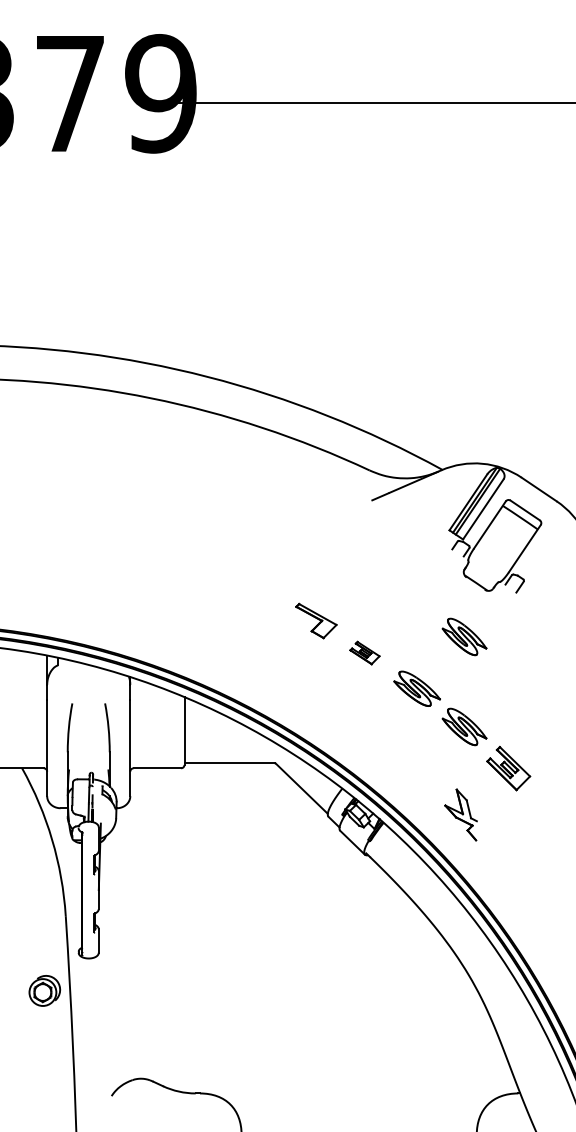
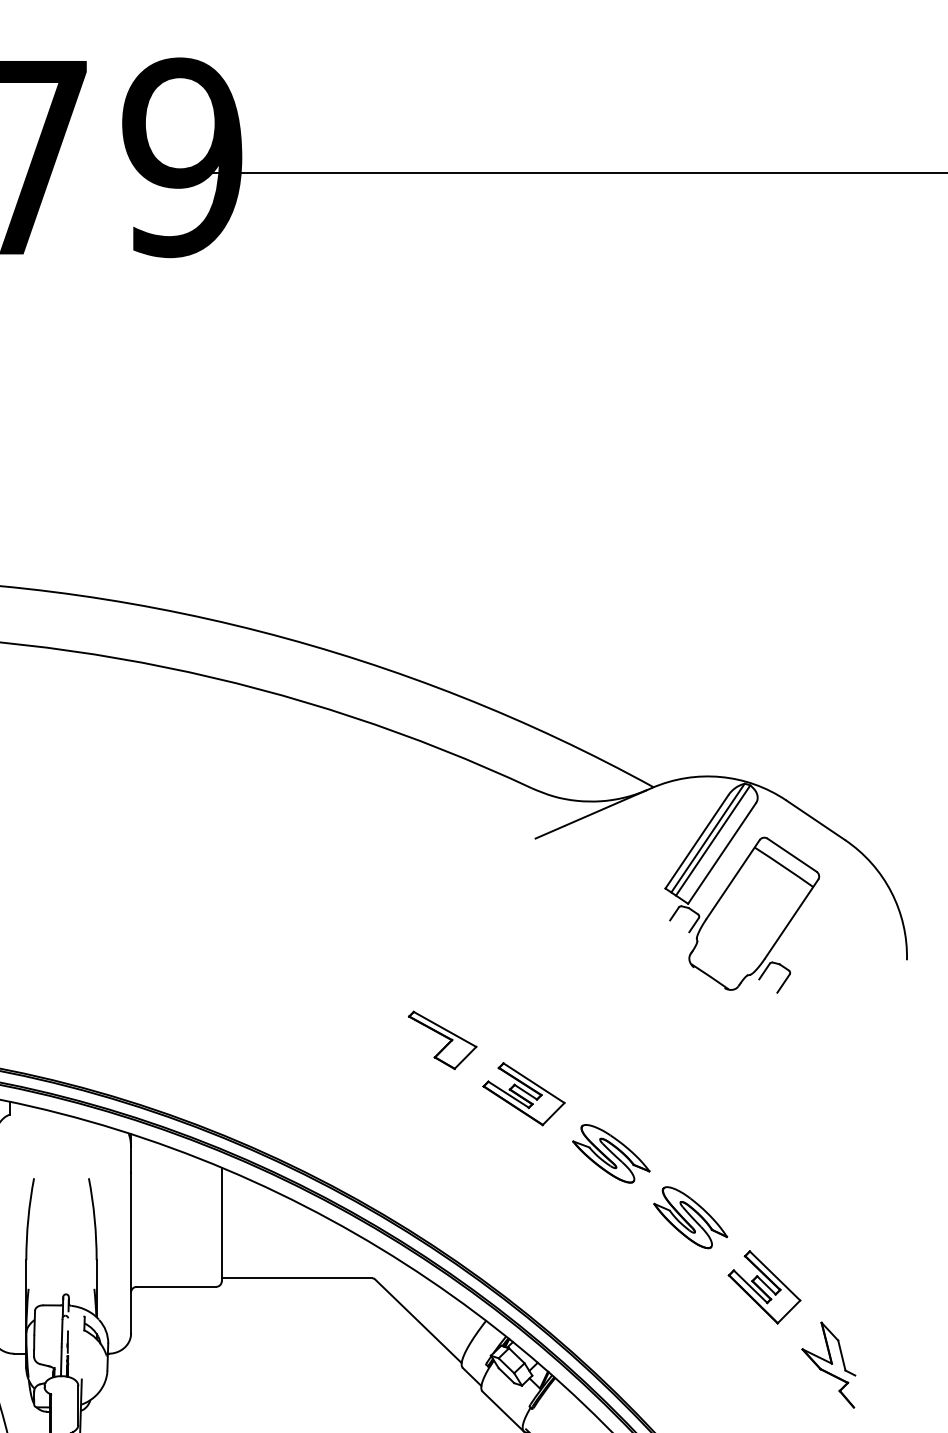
part: (464, 636) -> (690, 1066), removed
part: (364, 652) -> (523, 1093), size x1.67
part: (460, 814) -> (827, 1364), moved

